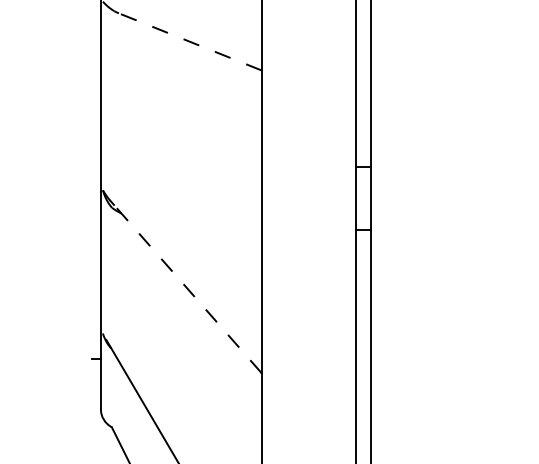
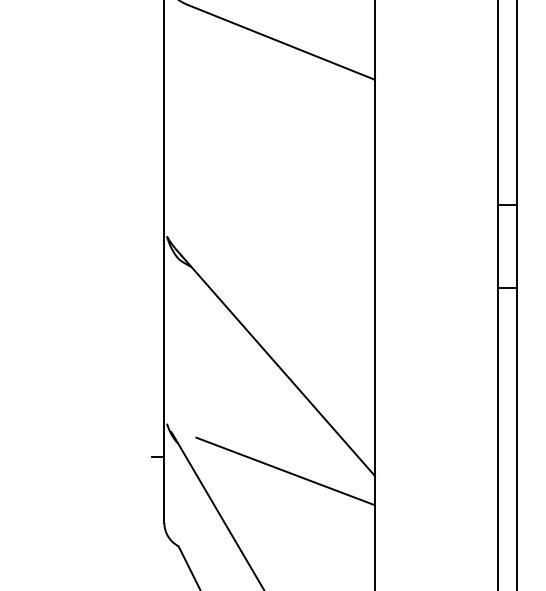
line: (190, 41) -> (281, 41), dashed -> solid
line: (187, 288) -> (277, 364), dashed -> solid
line: (193, 369) -> (285, 470), added

